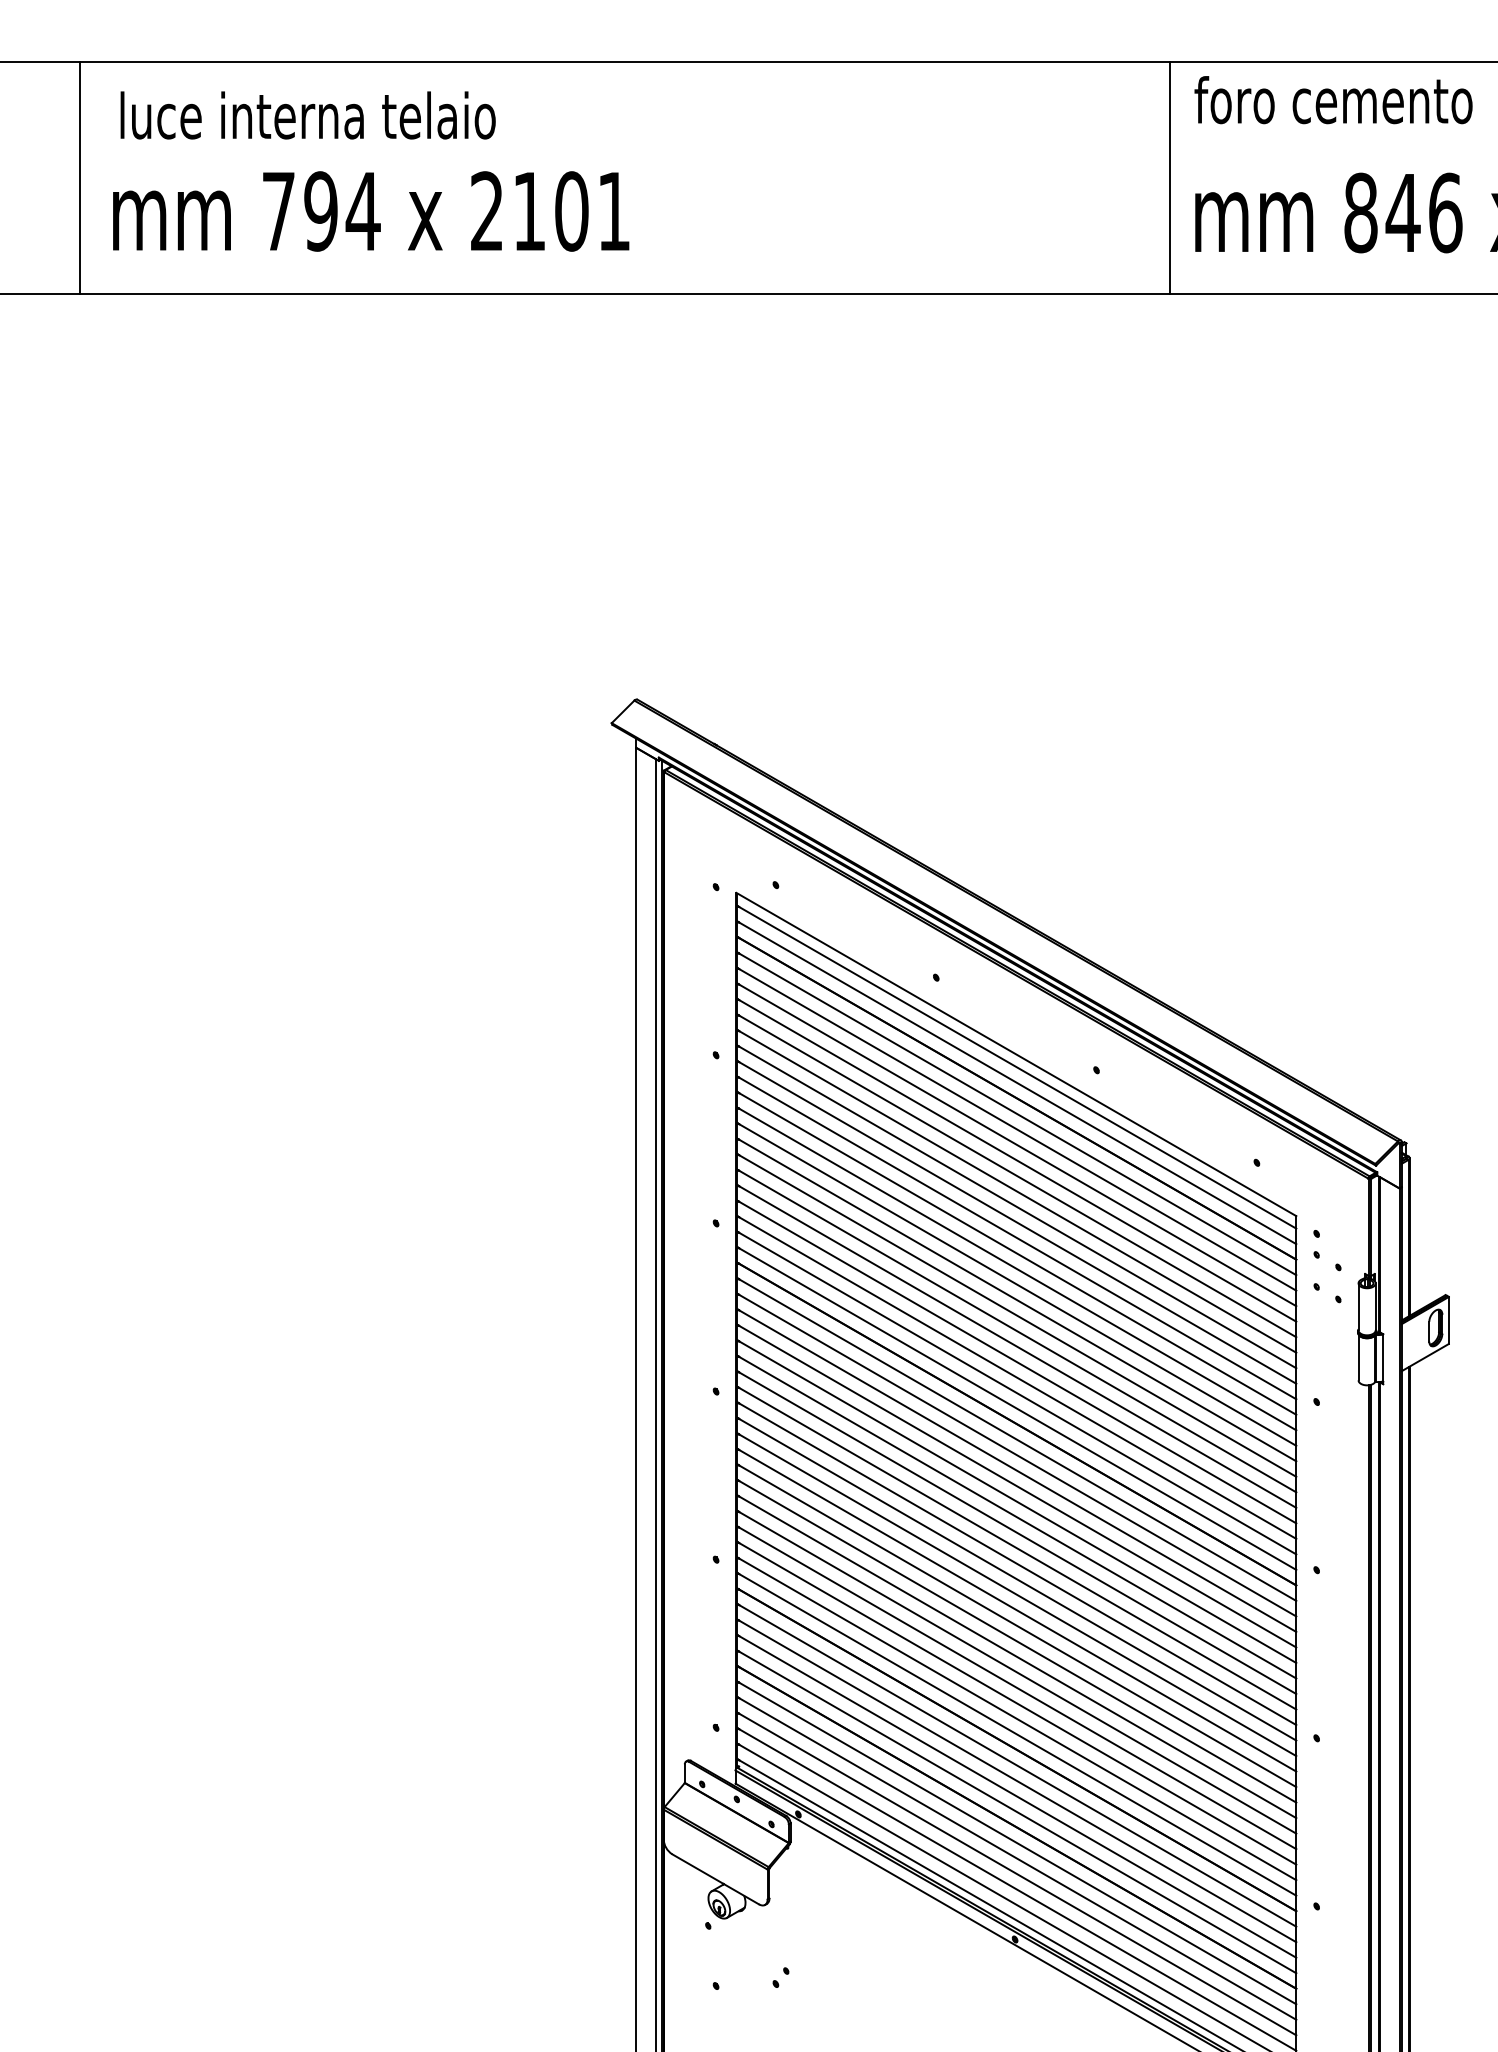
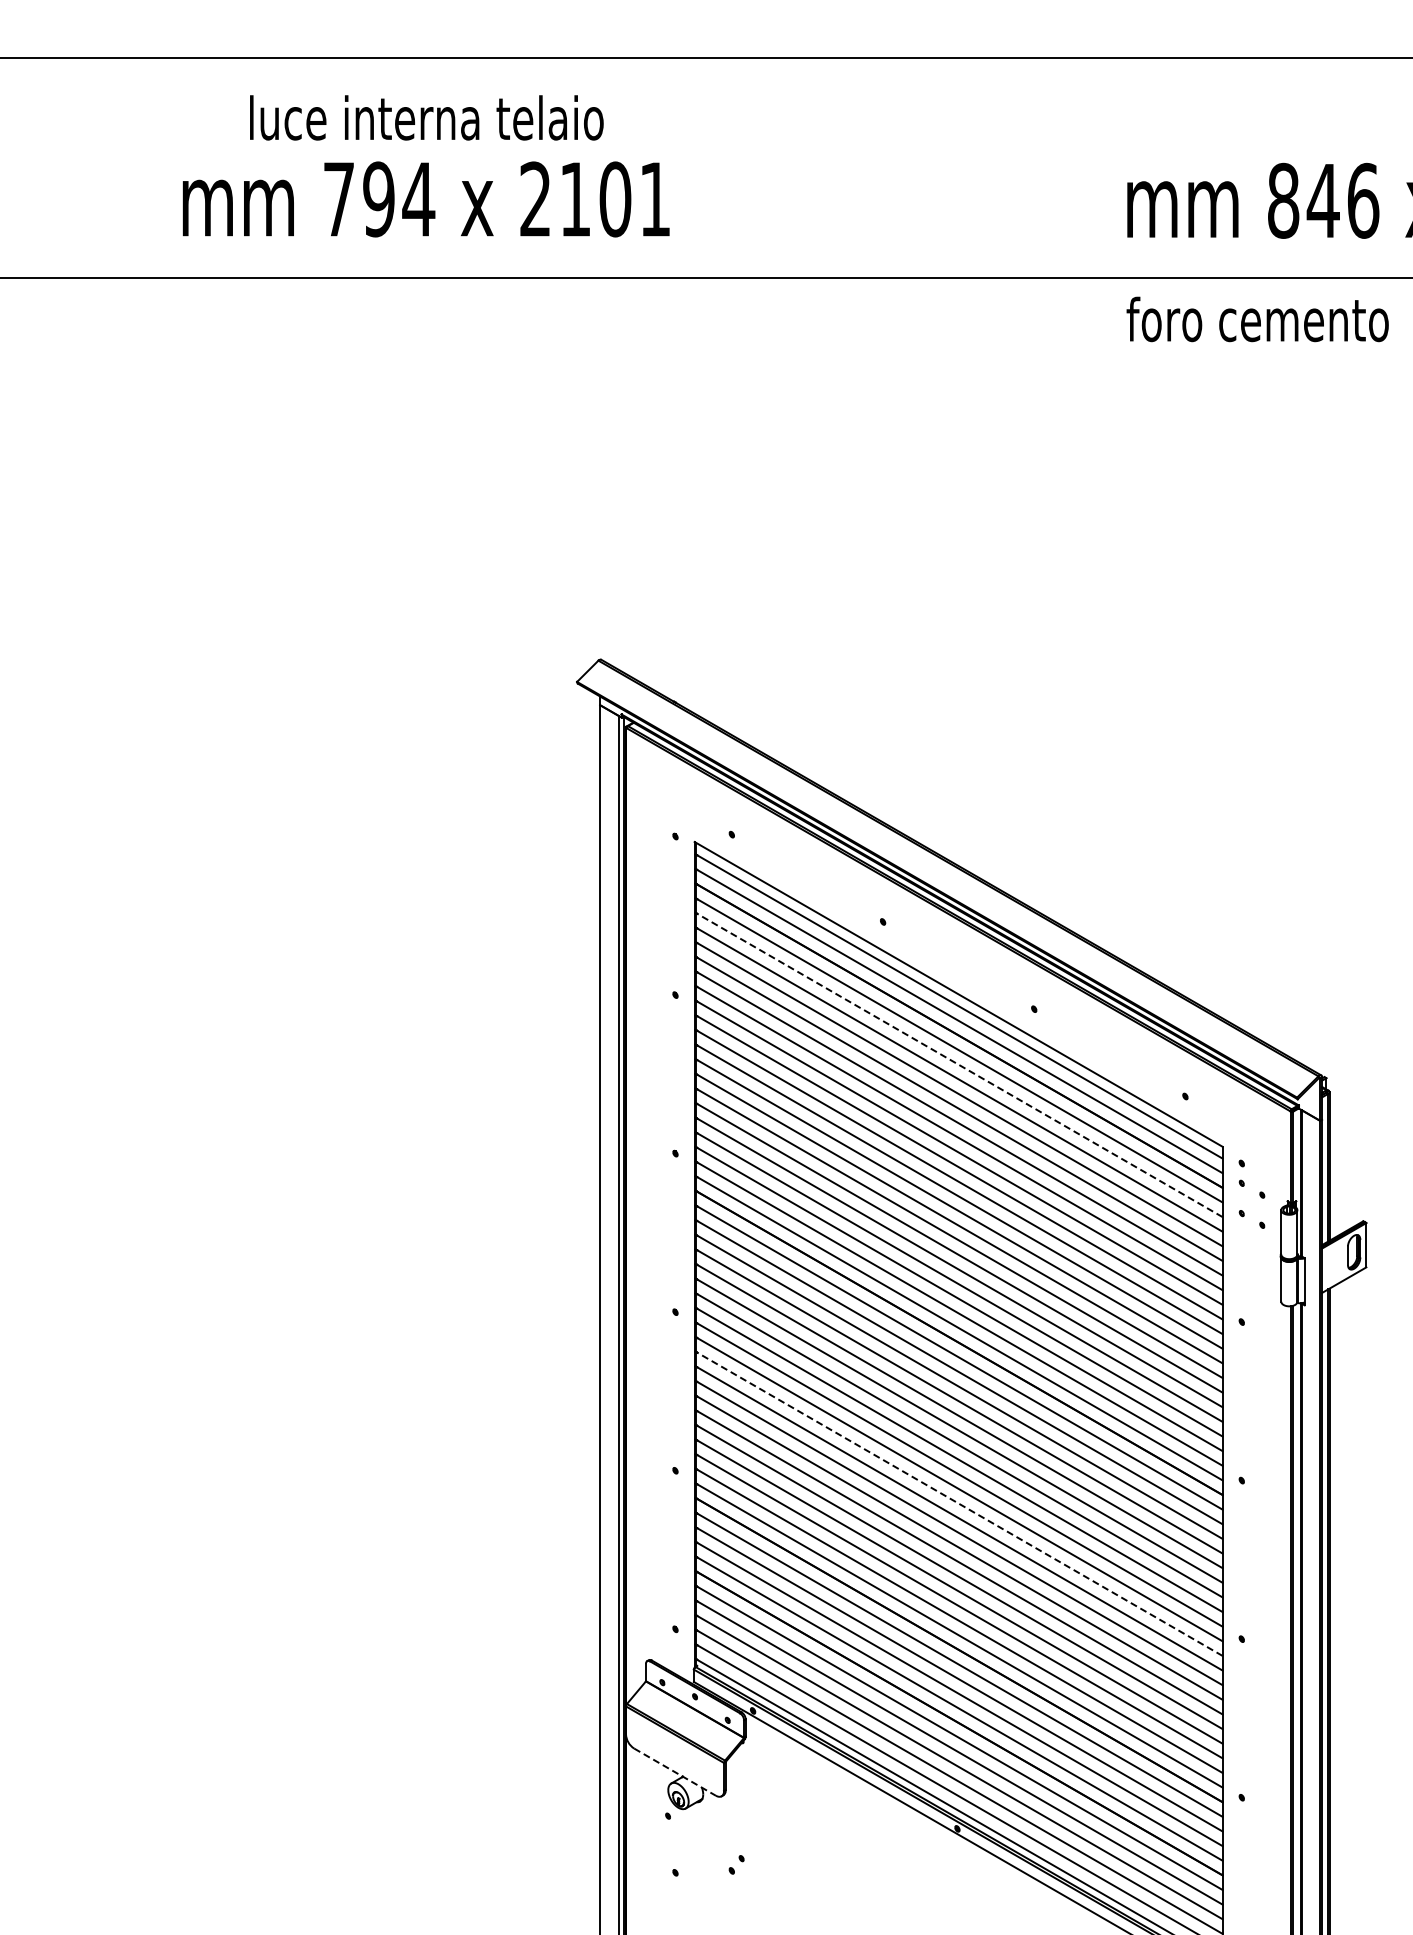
text: (1333, 100) -> (1257, 319), moved
text: (307, 115) -> (426, 117), moved
line: (79, 177) -> (75, 167), removed
line: (1170, 177) -> (1103, 167), removed
text: (370, 211) -> (425, 199), moved
line: (1016, 1128) -> (958, 1064), solid -> dashed
line: (1016, 1594) -> (958, 1503), solid -> dashed
line: (716, 1879) -> (675, 1772), solid -> dashed

